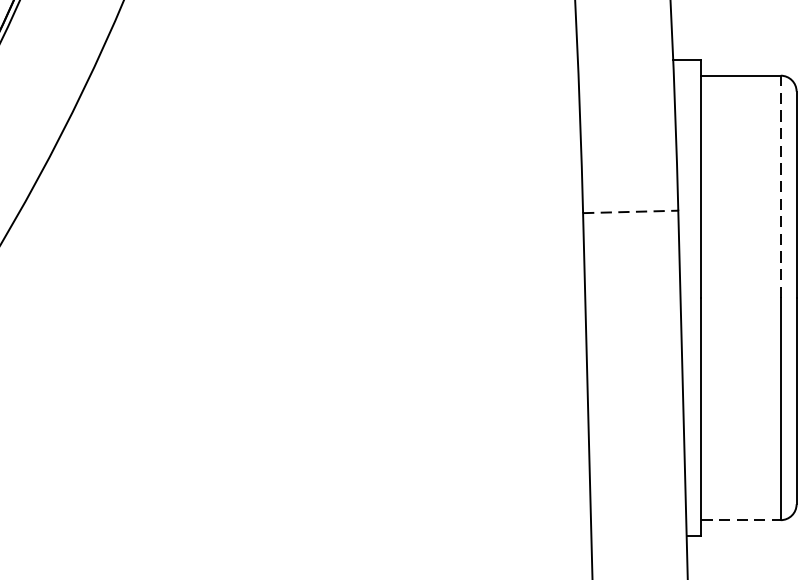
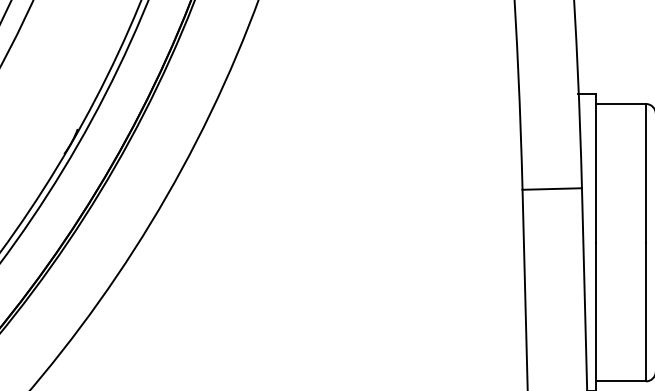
line: (780, 185) -> (645, 172), dashed -> solid
line: (631, 212) -> (552, 189), dashed -> solid
line: (741, 520) -> (621, 381), dashed -> solid

